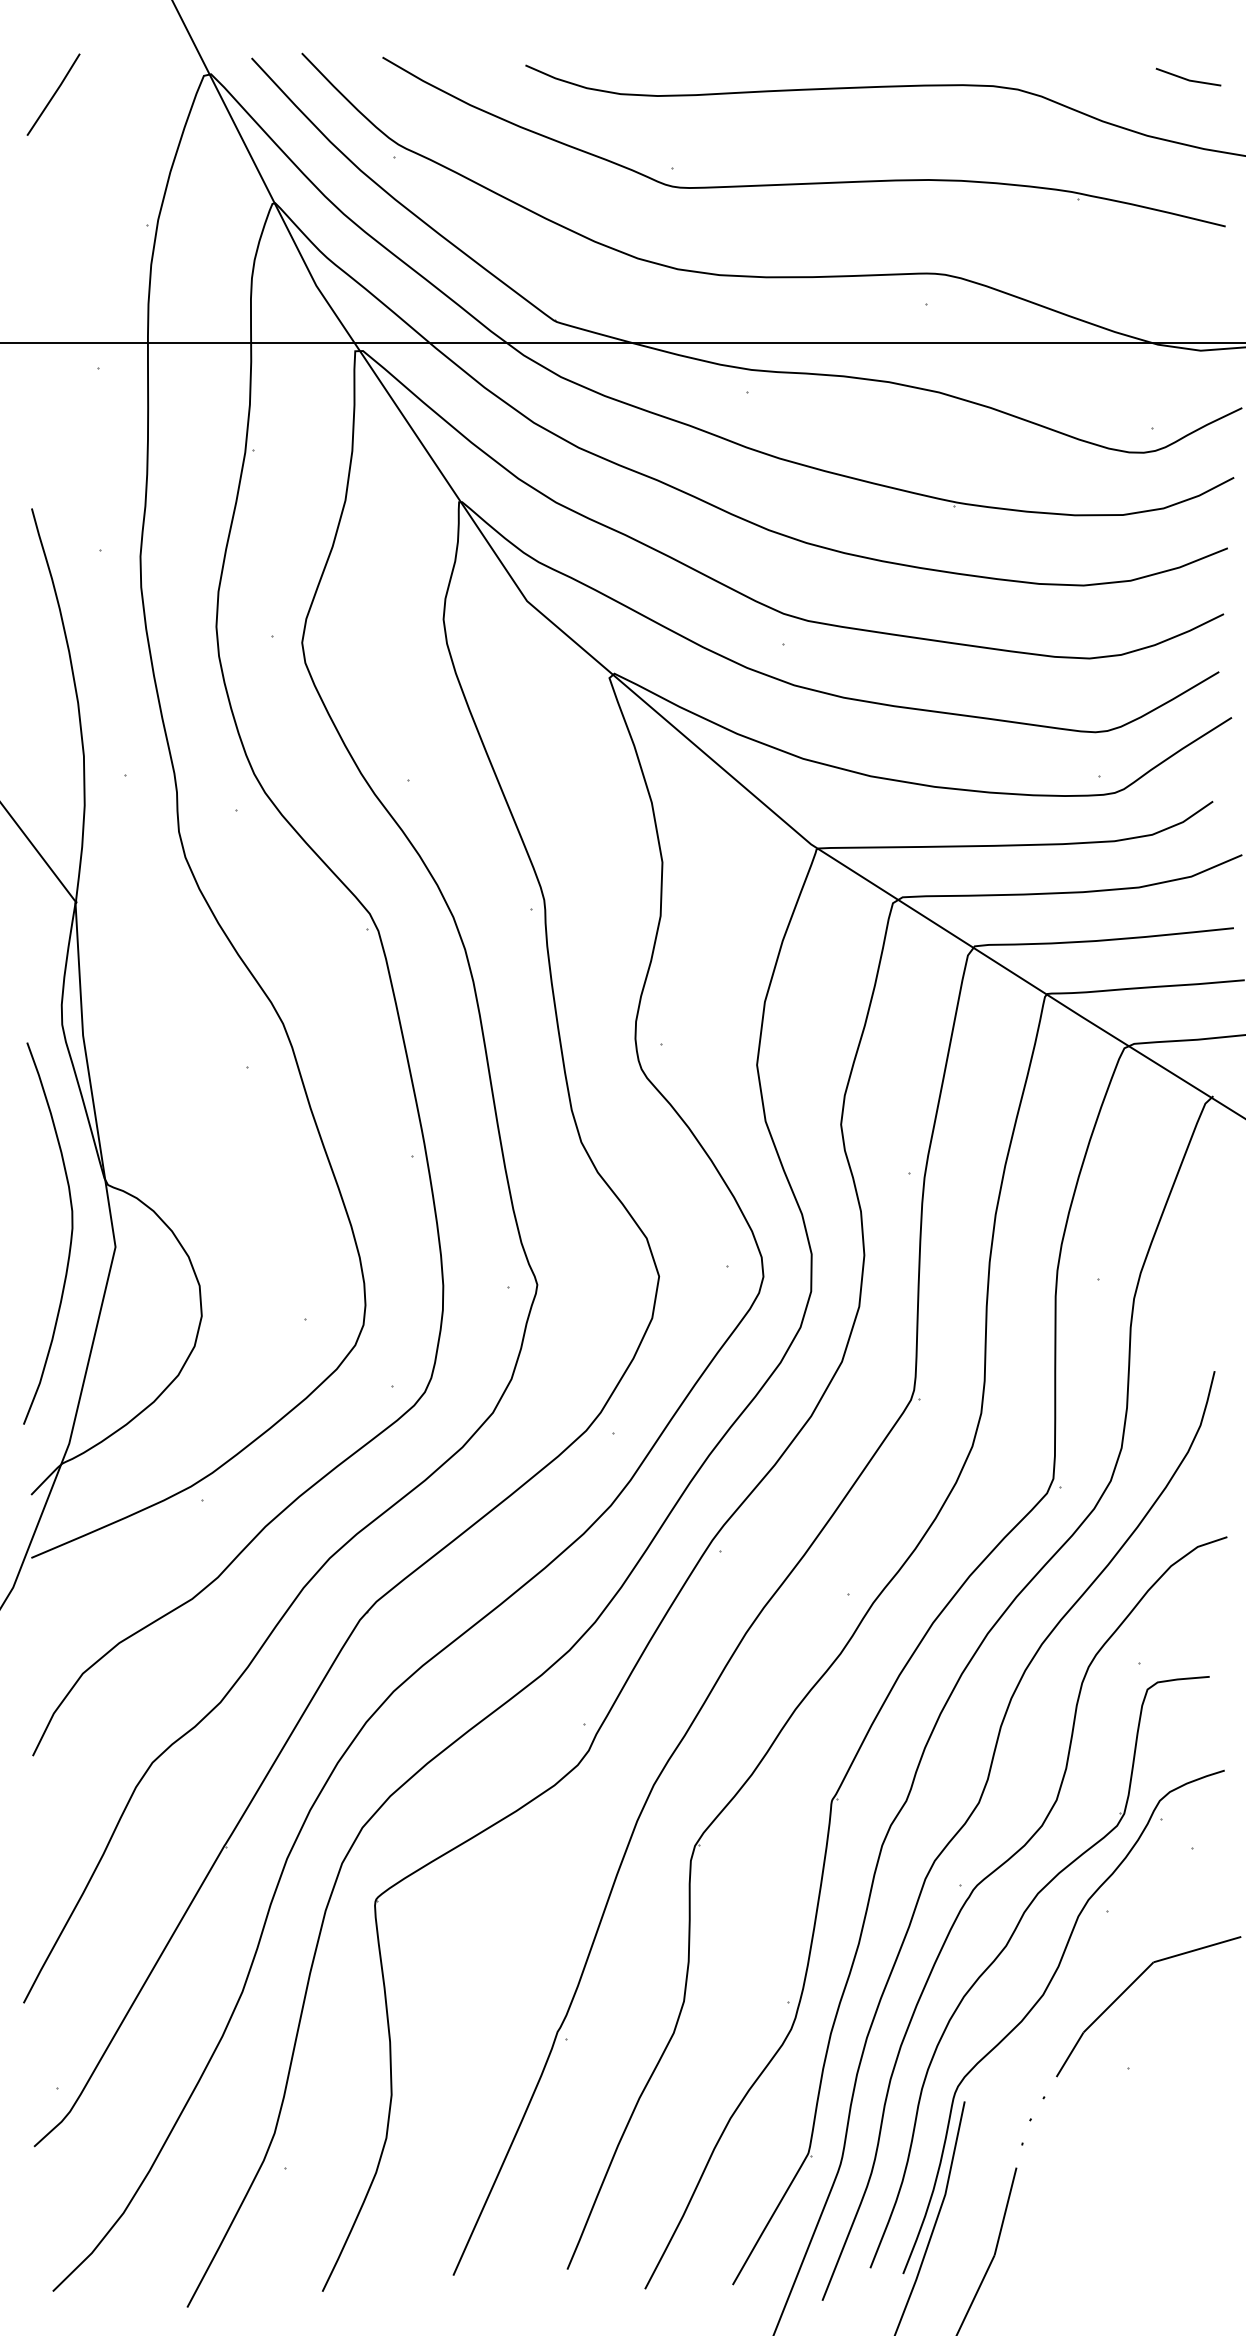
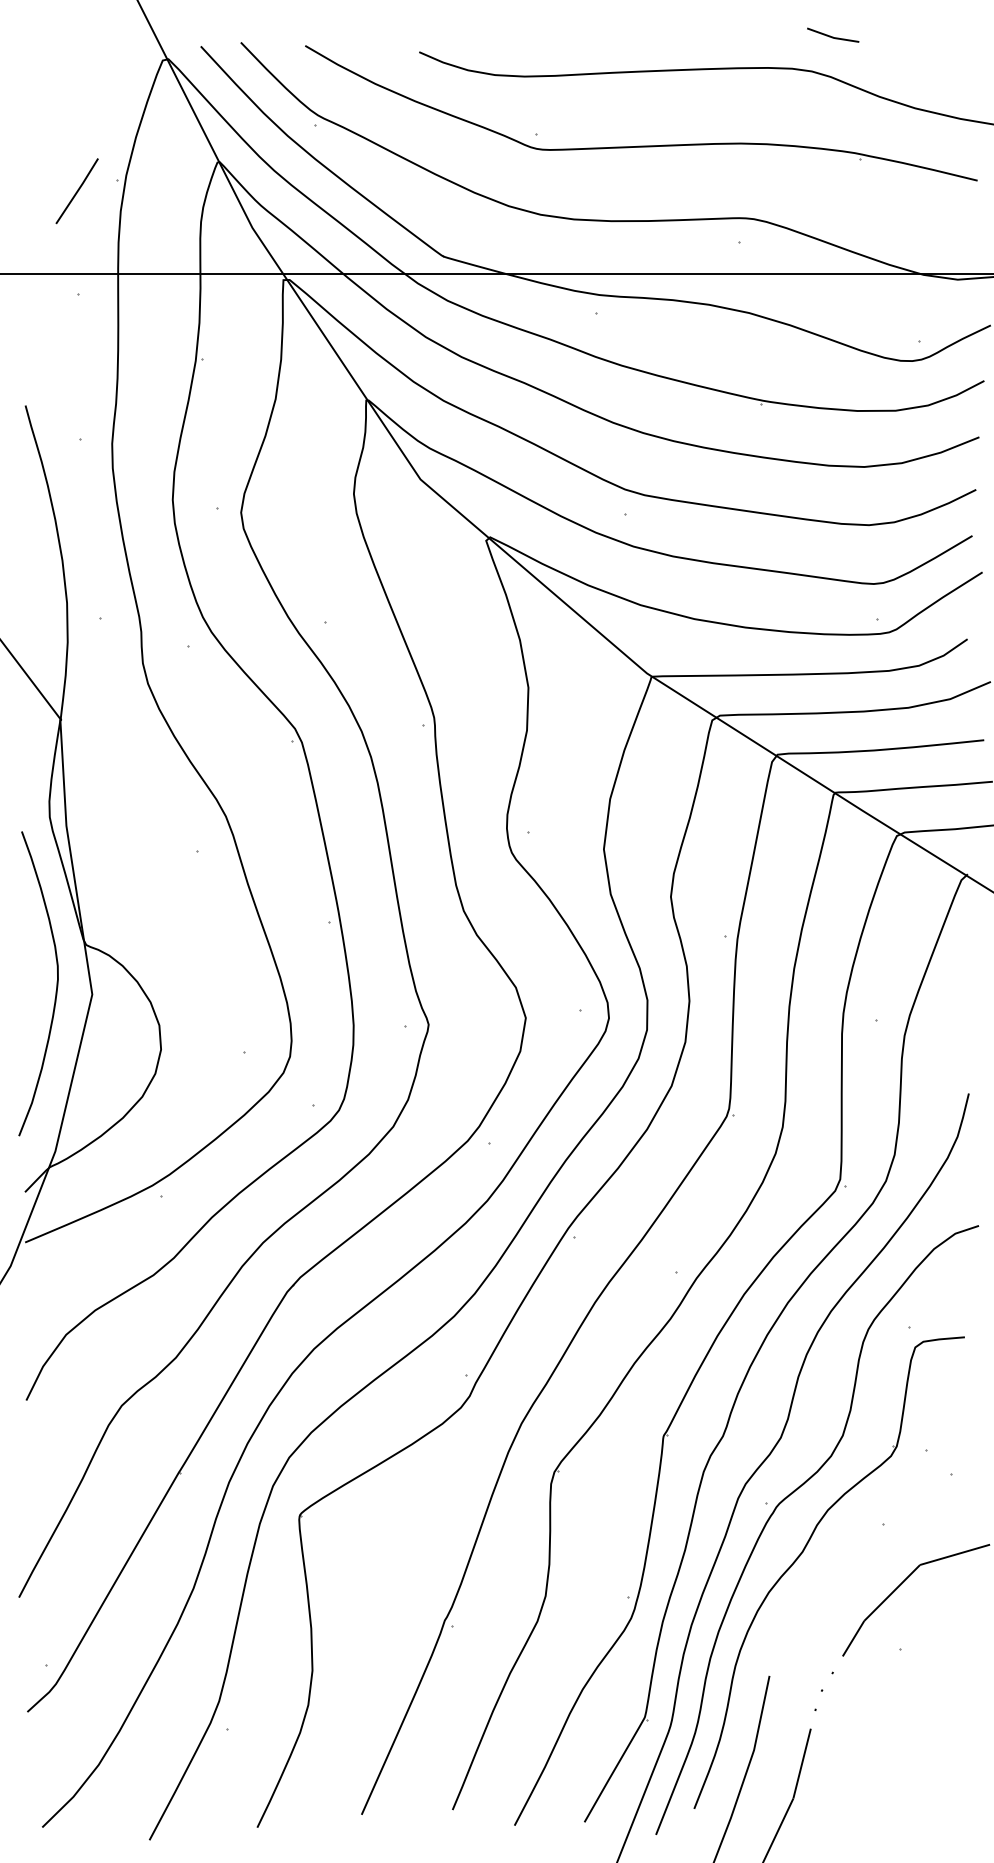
line: (1187, 78) -> (832, 36), moved
line: (53, 94) -> (77, 191), moved
curve: (1039, 2001) -> (829, 1596), removed

